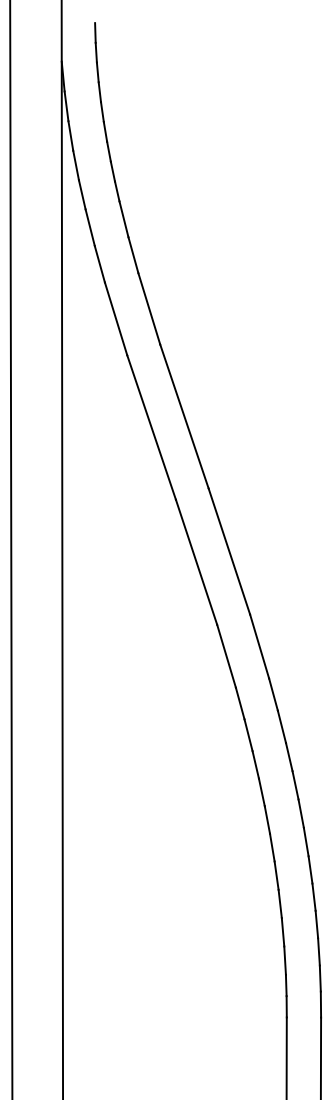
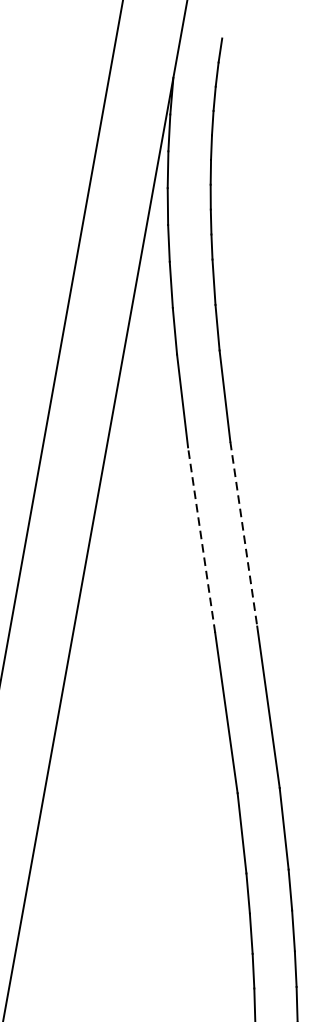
line: (184, 416) -> (243, 534), solid -> dashed
line: (151, 427) -> (201, 540), solid -> dashed

